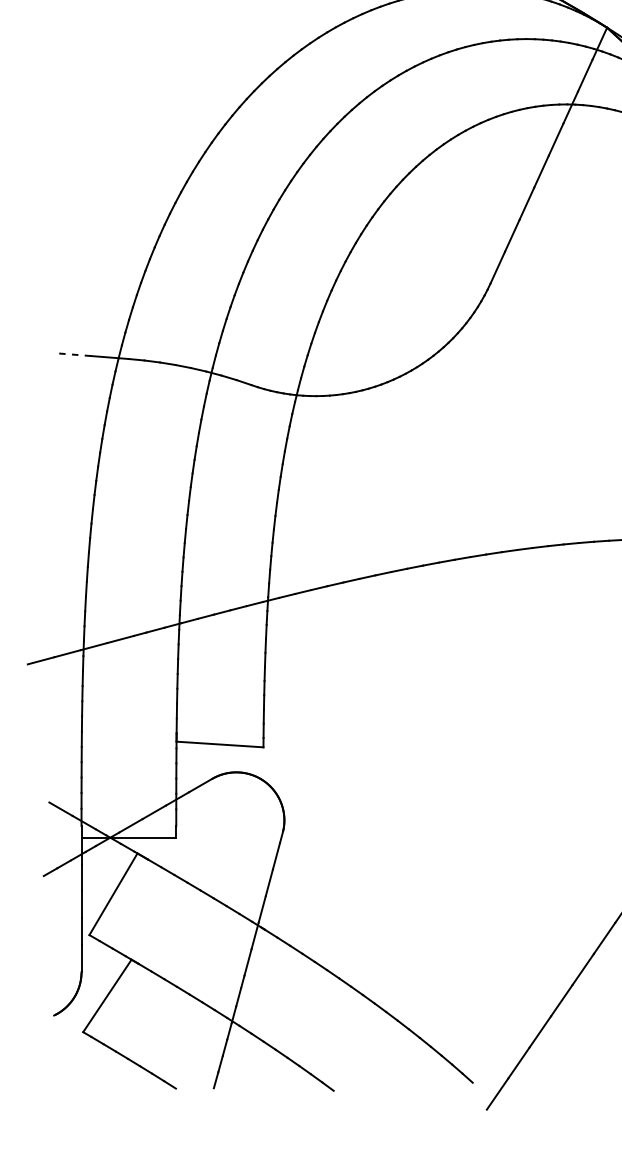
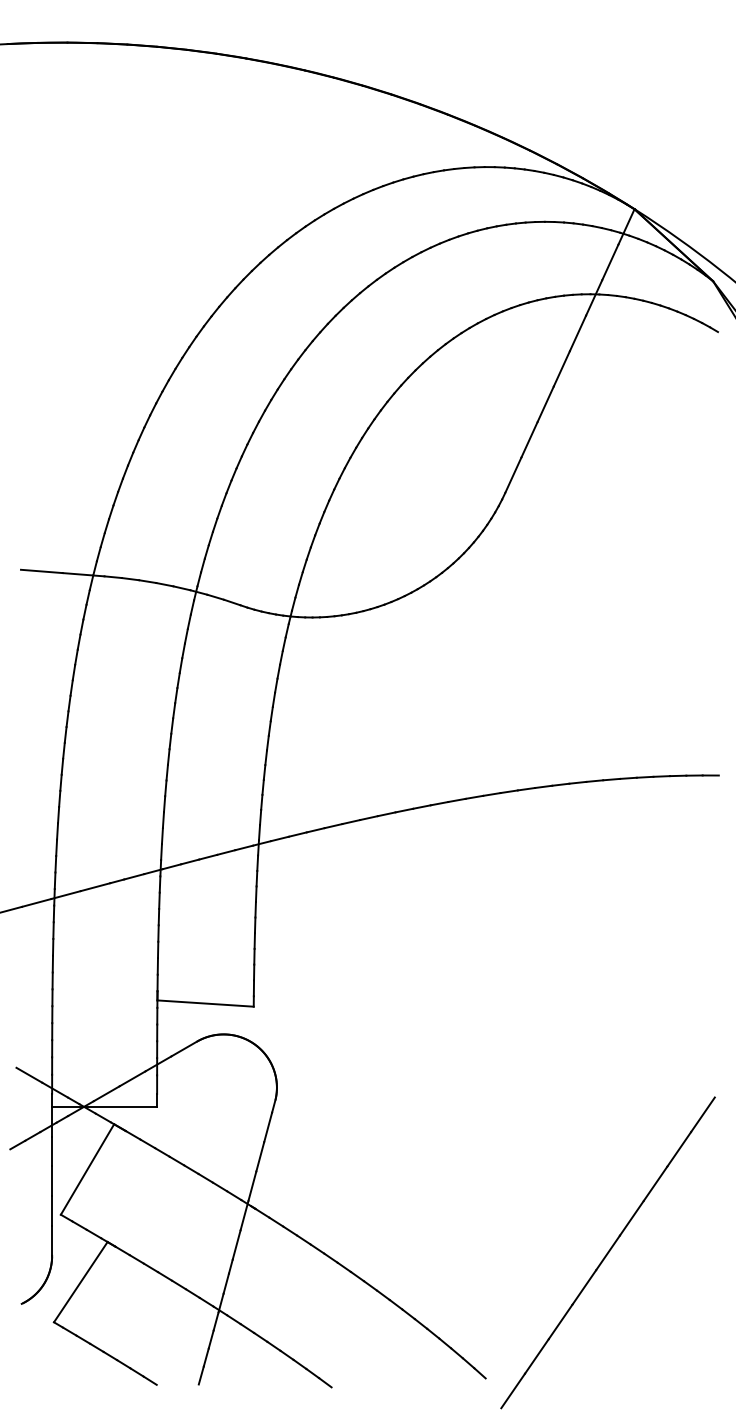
line: (71, 354) -> (41, 571), dashed -> solid

